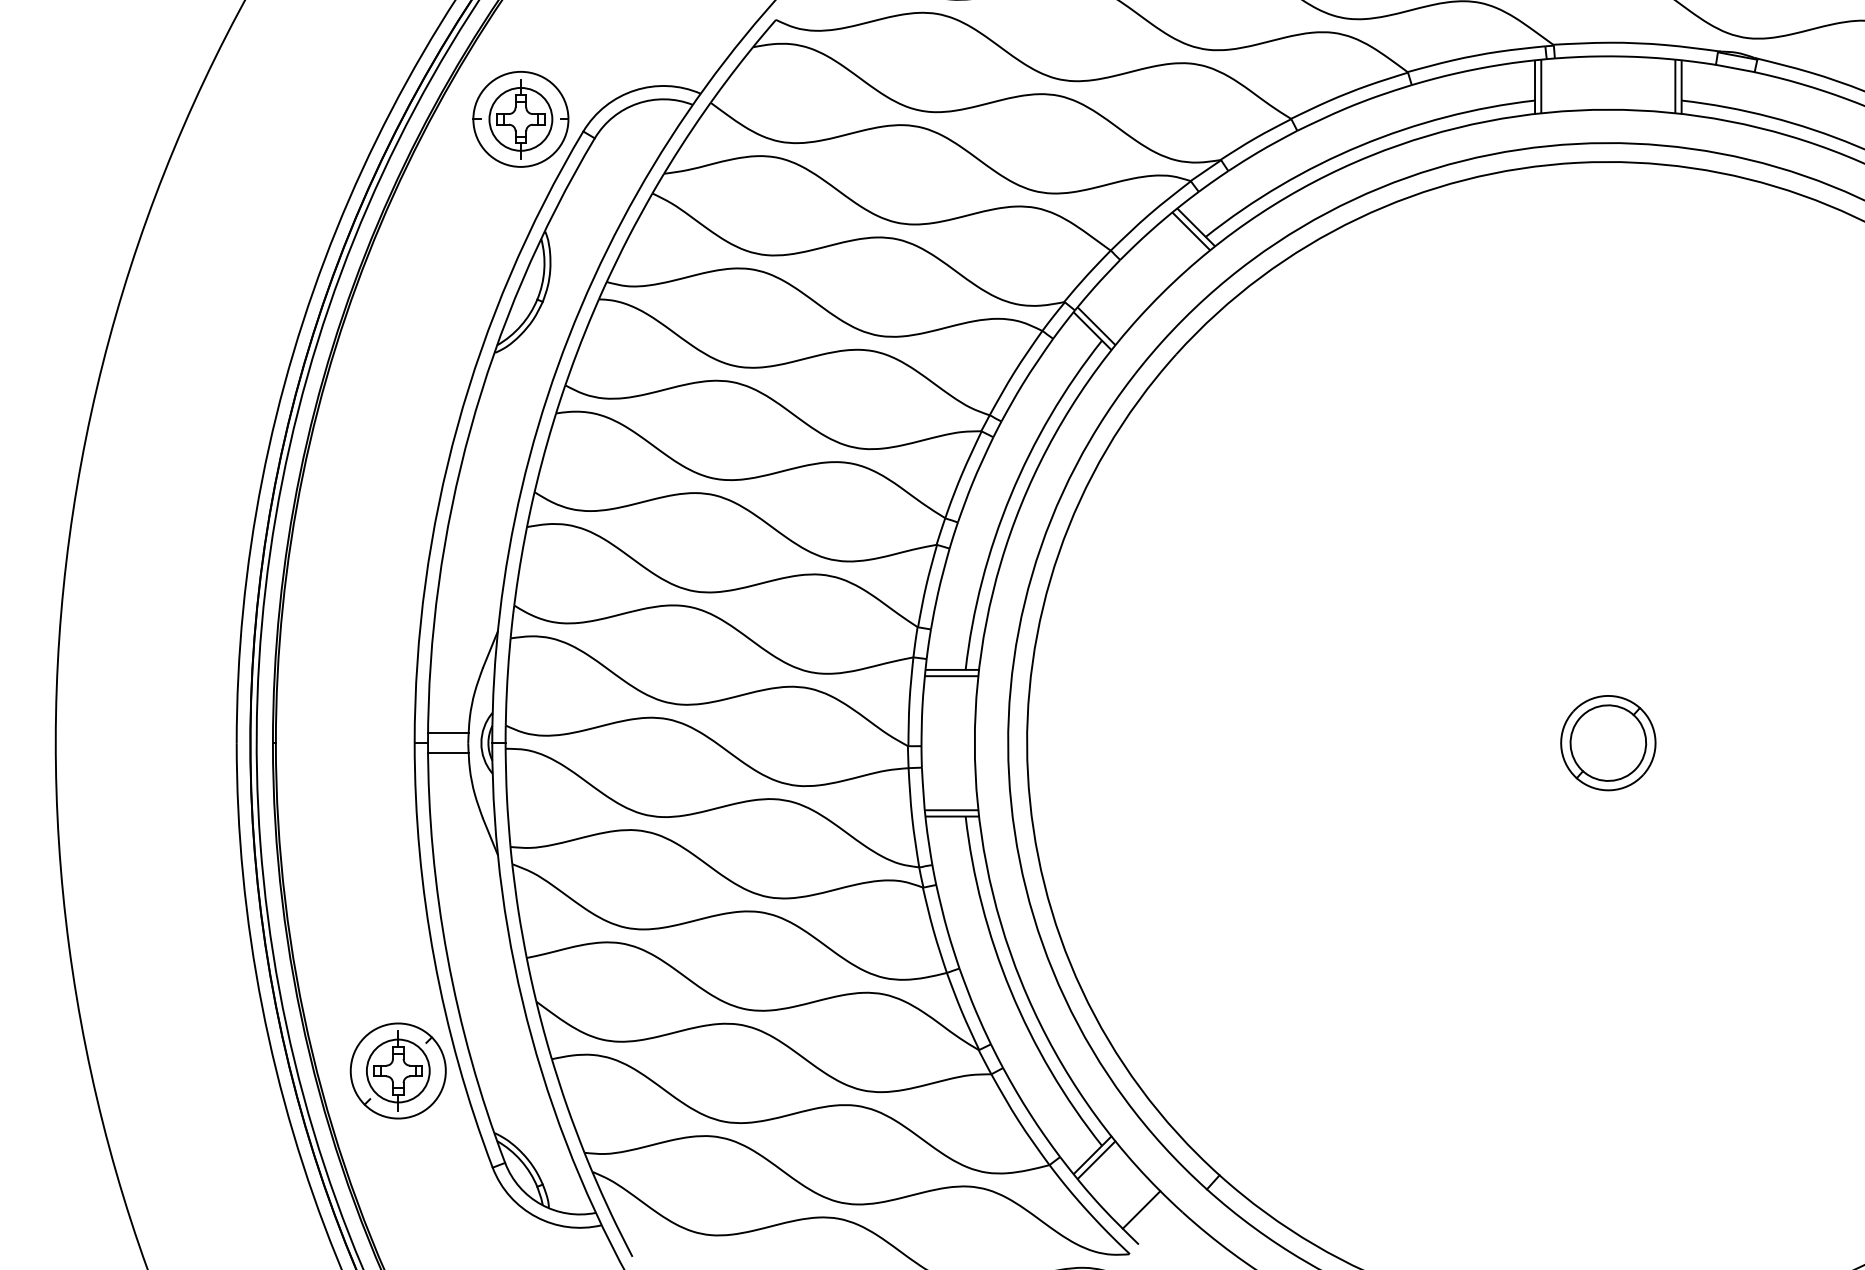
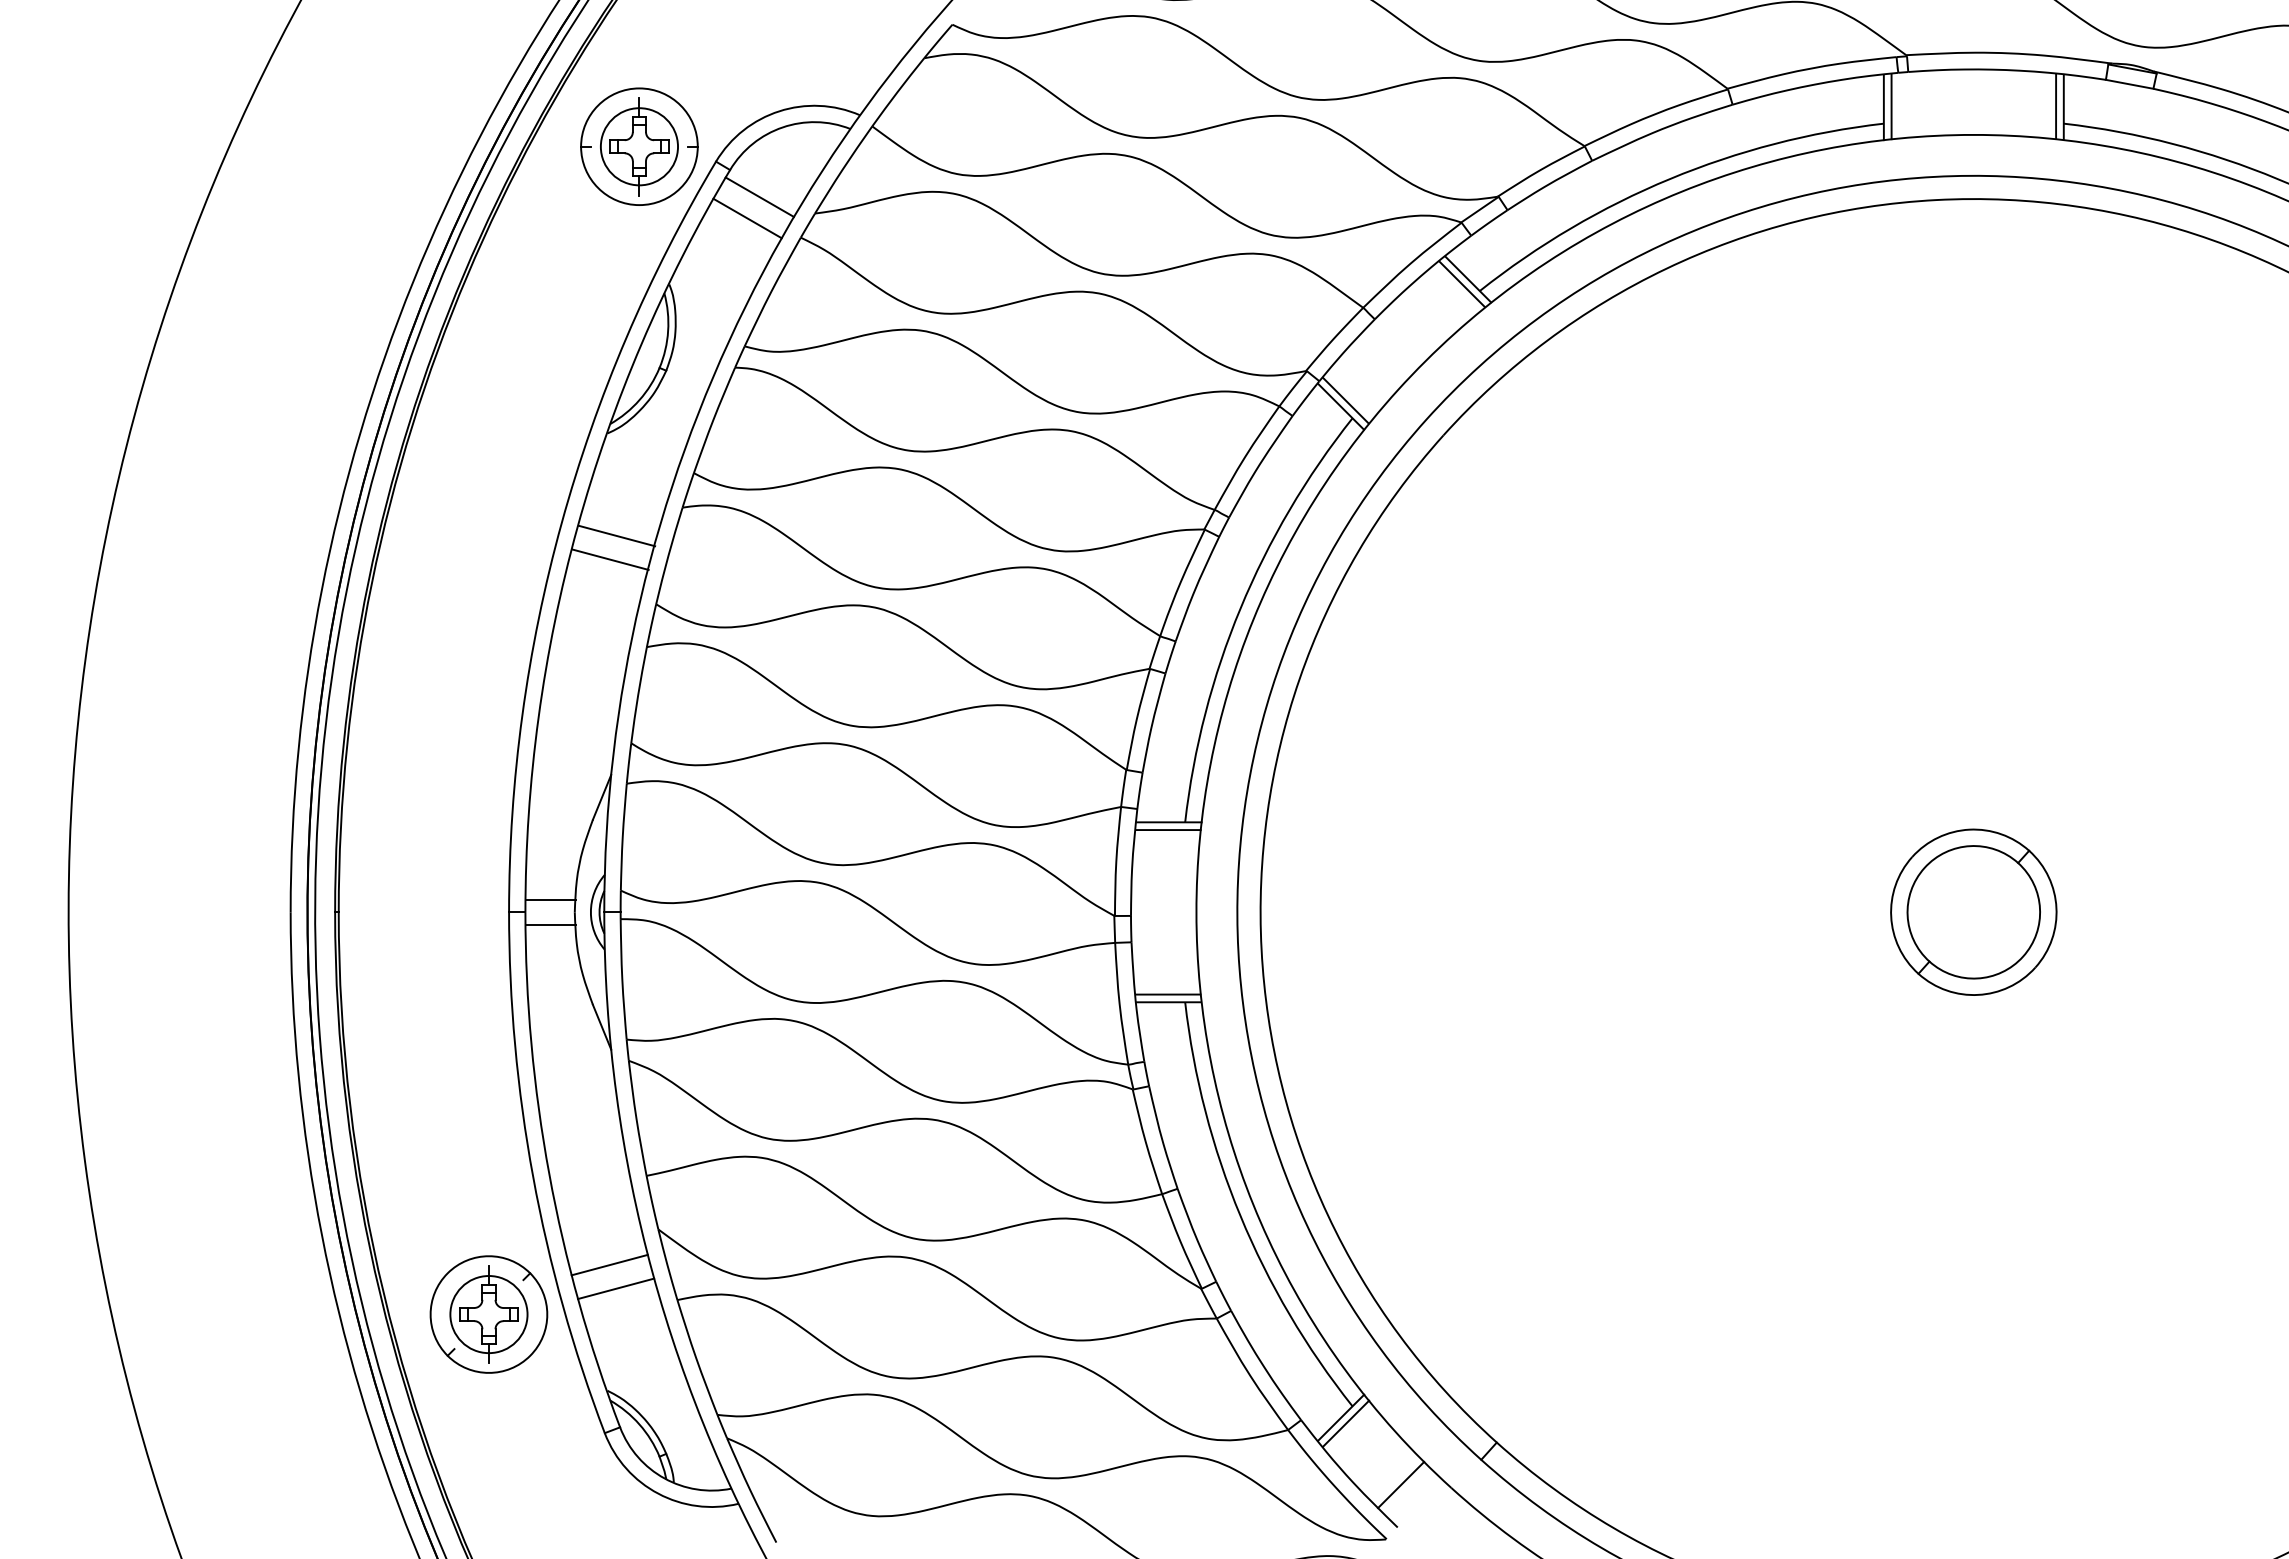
line: (618, 159) -> (759, 196), added
line: (608, 177) -> (747, 218), added
line: (502, 436) -> (616, 535), added
line: (497, 455) -> (610, 559), added
part: (1608, 742) -> (1973, 911), size x1.43
line: (496, 1030) -> (609, 1264), added
line: (502, 1049) -> (616, 1288), added

